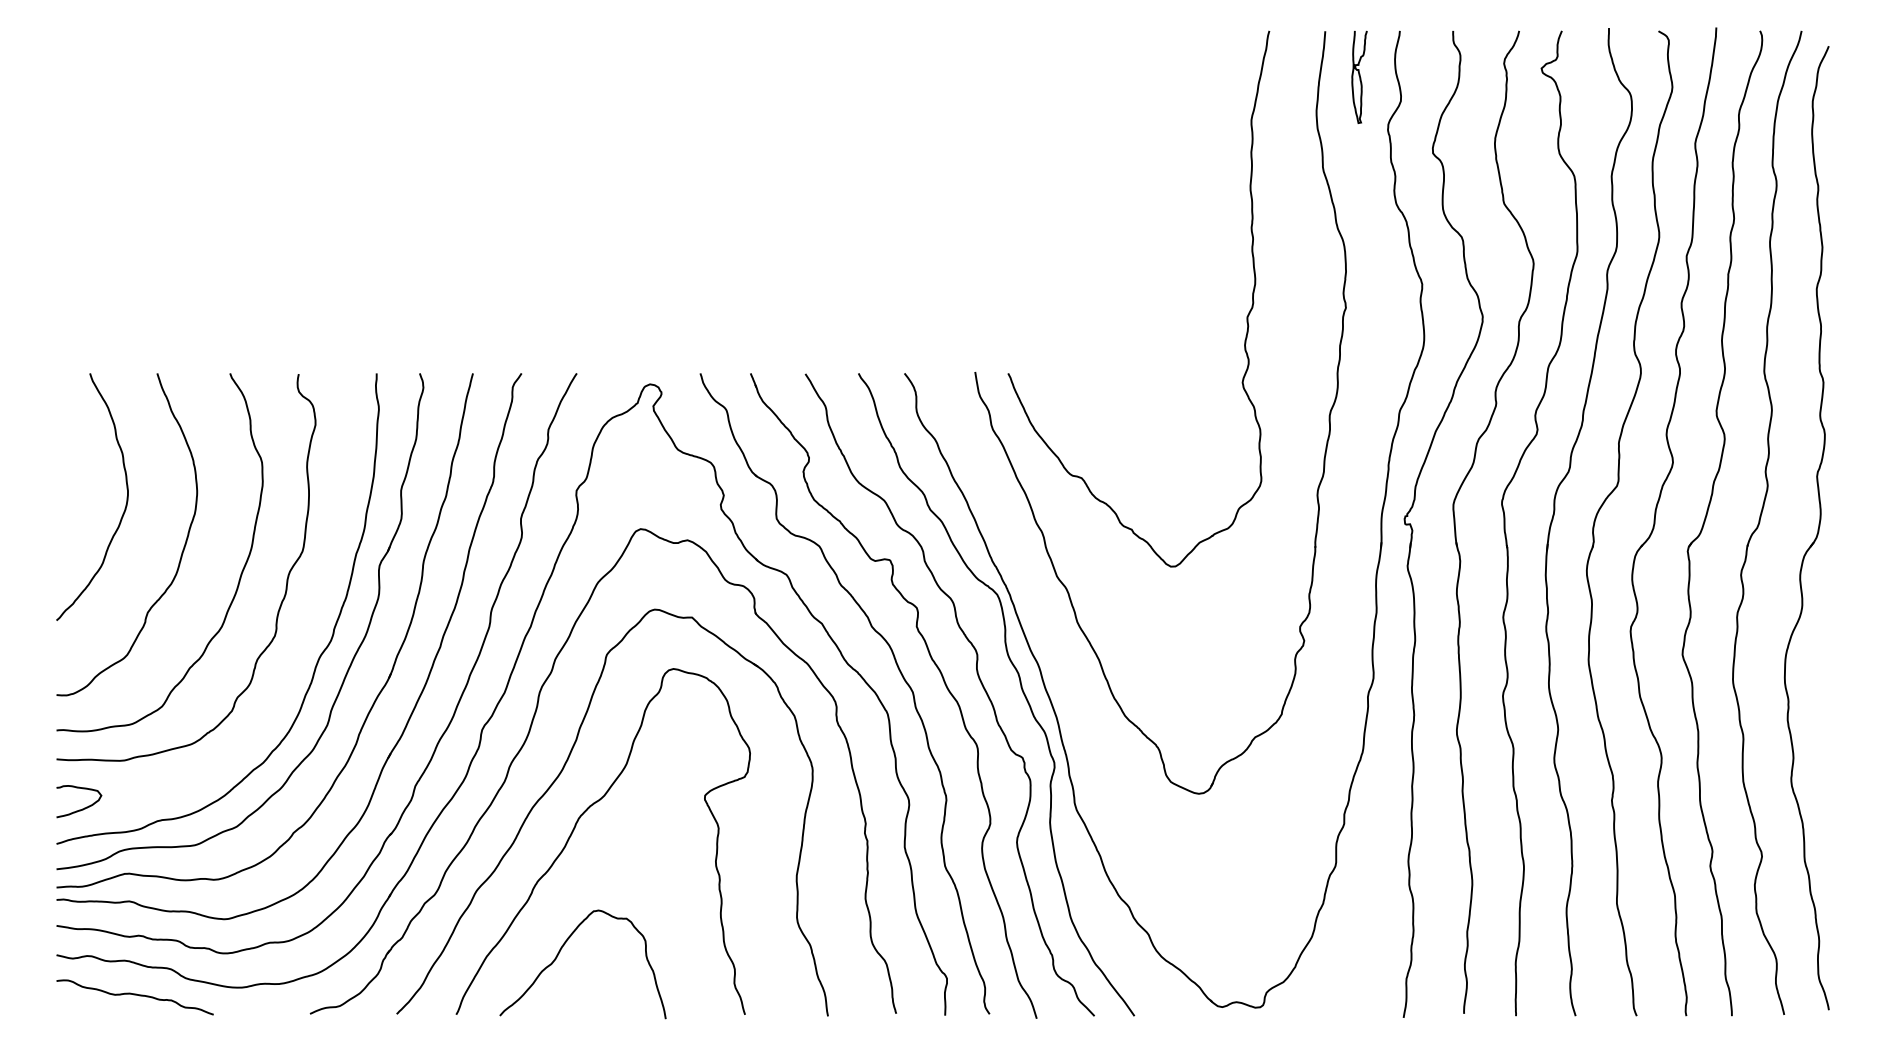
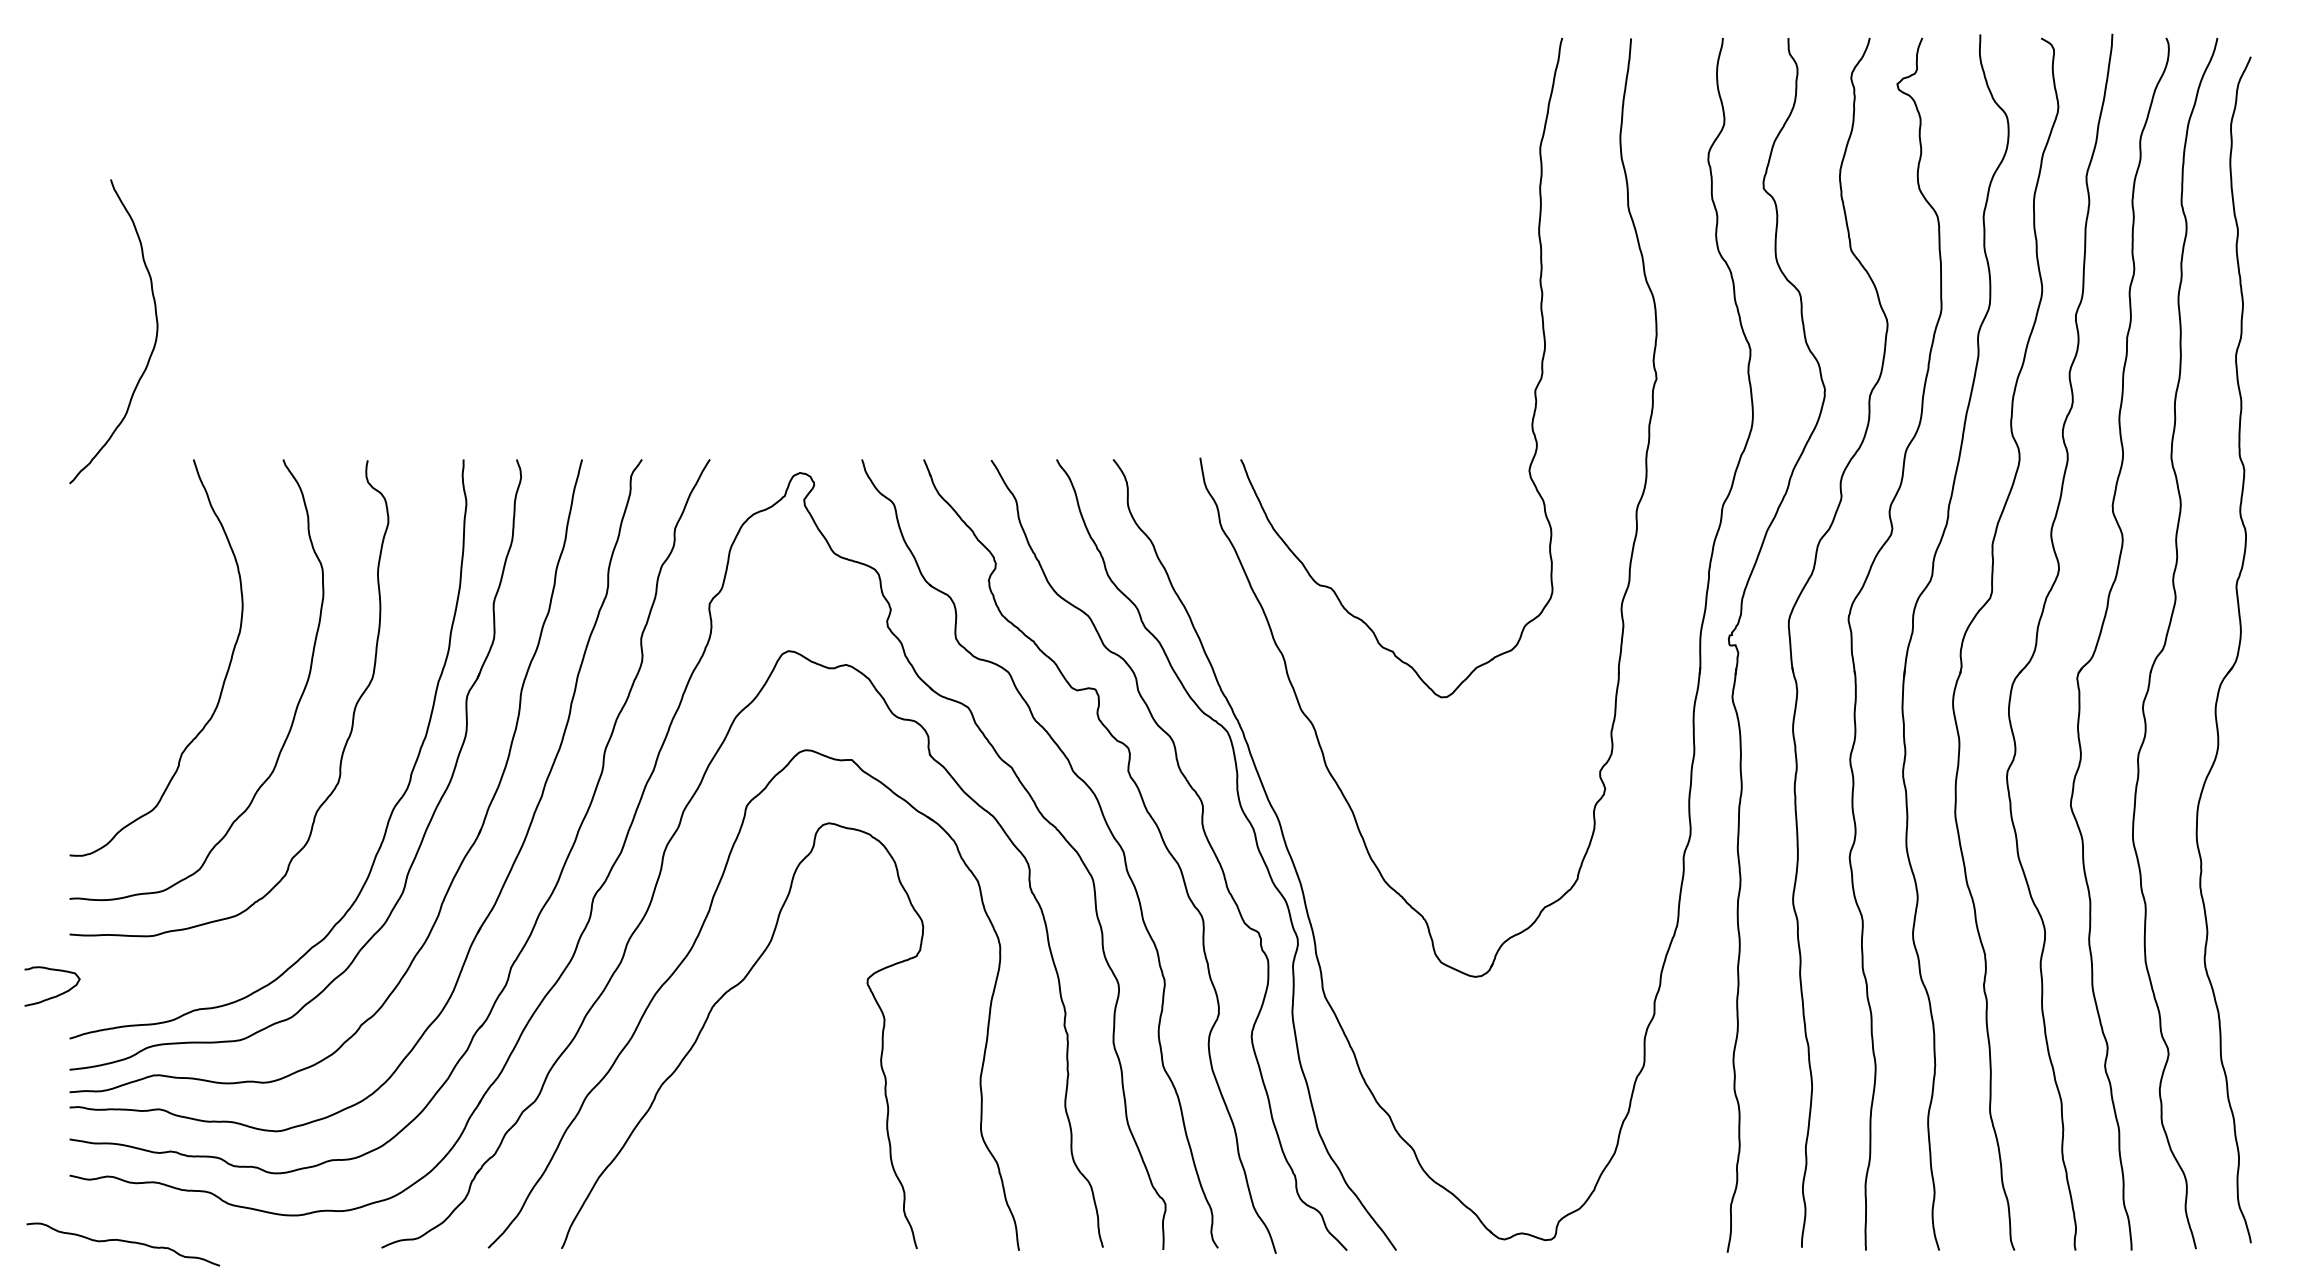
curve: (1359, 77) -> (1673, 95), removed
curve: (126, 500) -> (155, 336), moved
curve: (81, 808) -> (55, 995), moved
curve: (561, 949) -> (691, 1168), removed
curve: (136, 995) -> (125, 1242), moved

